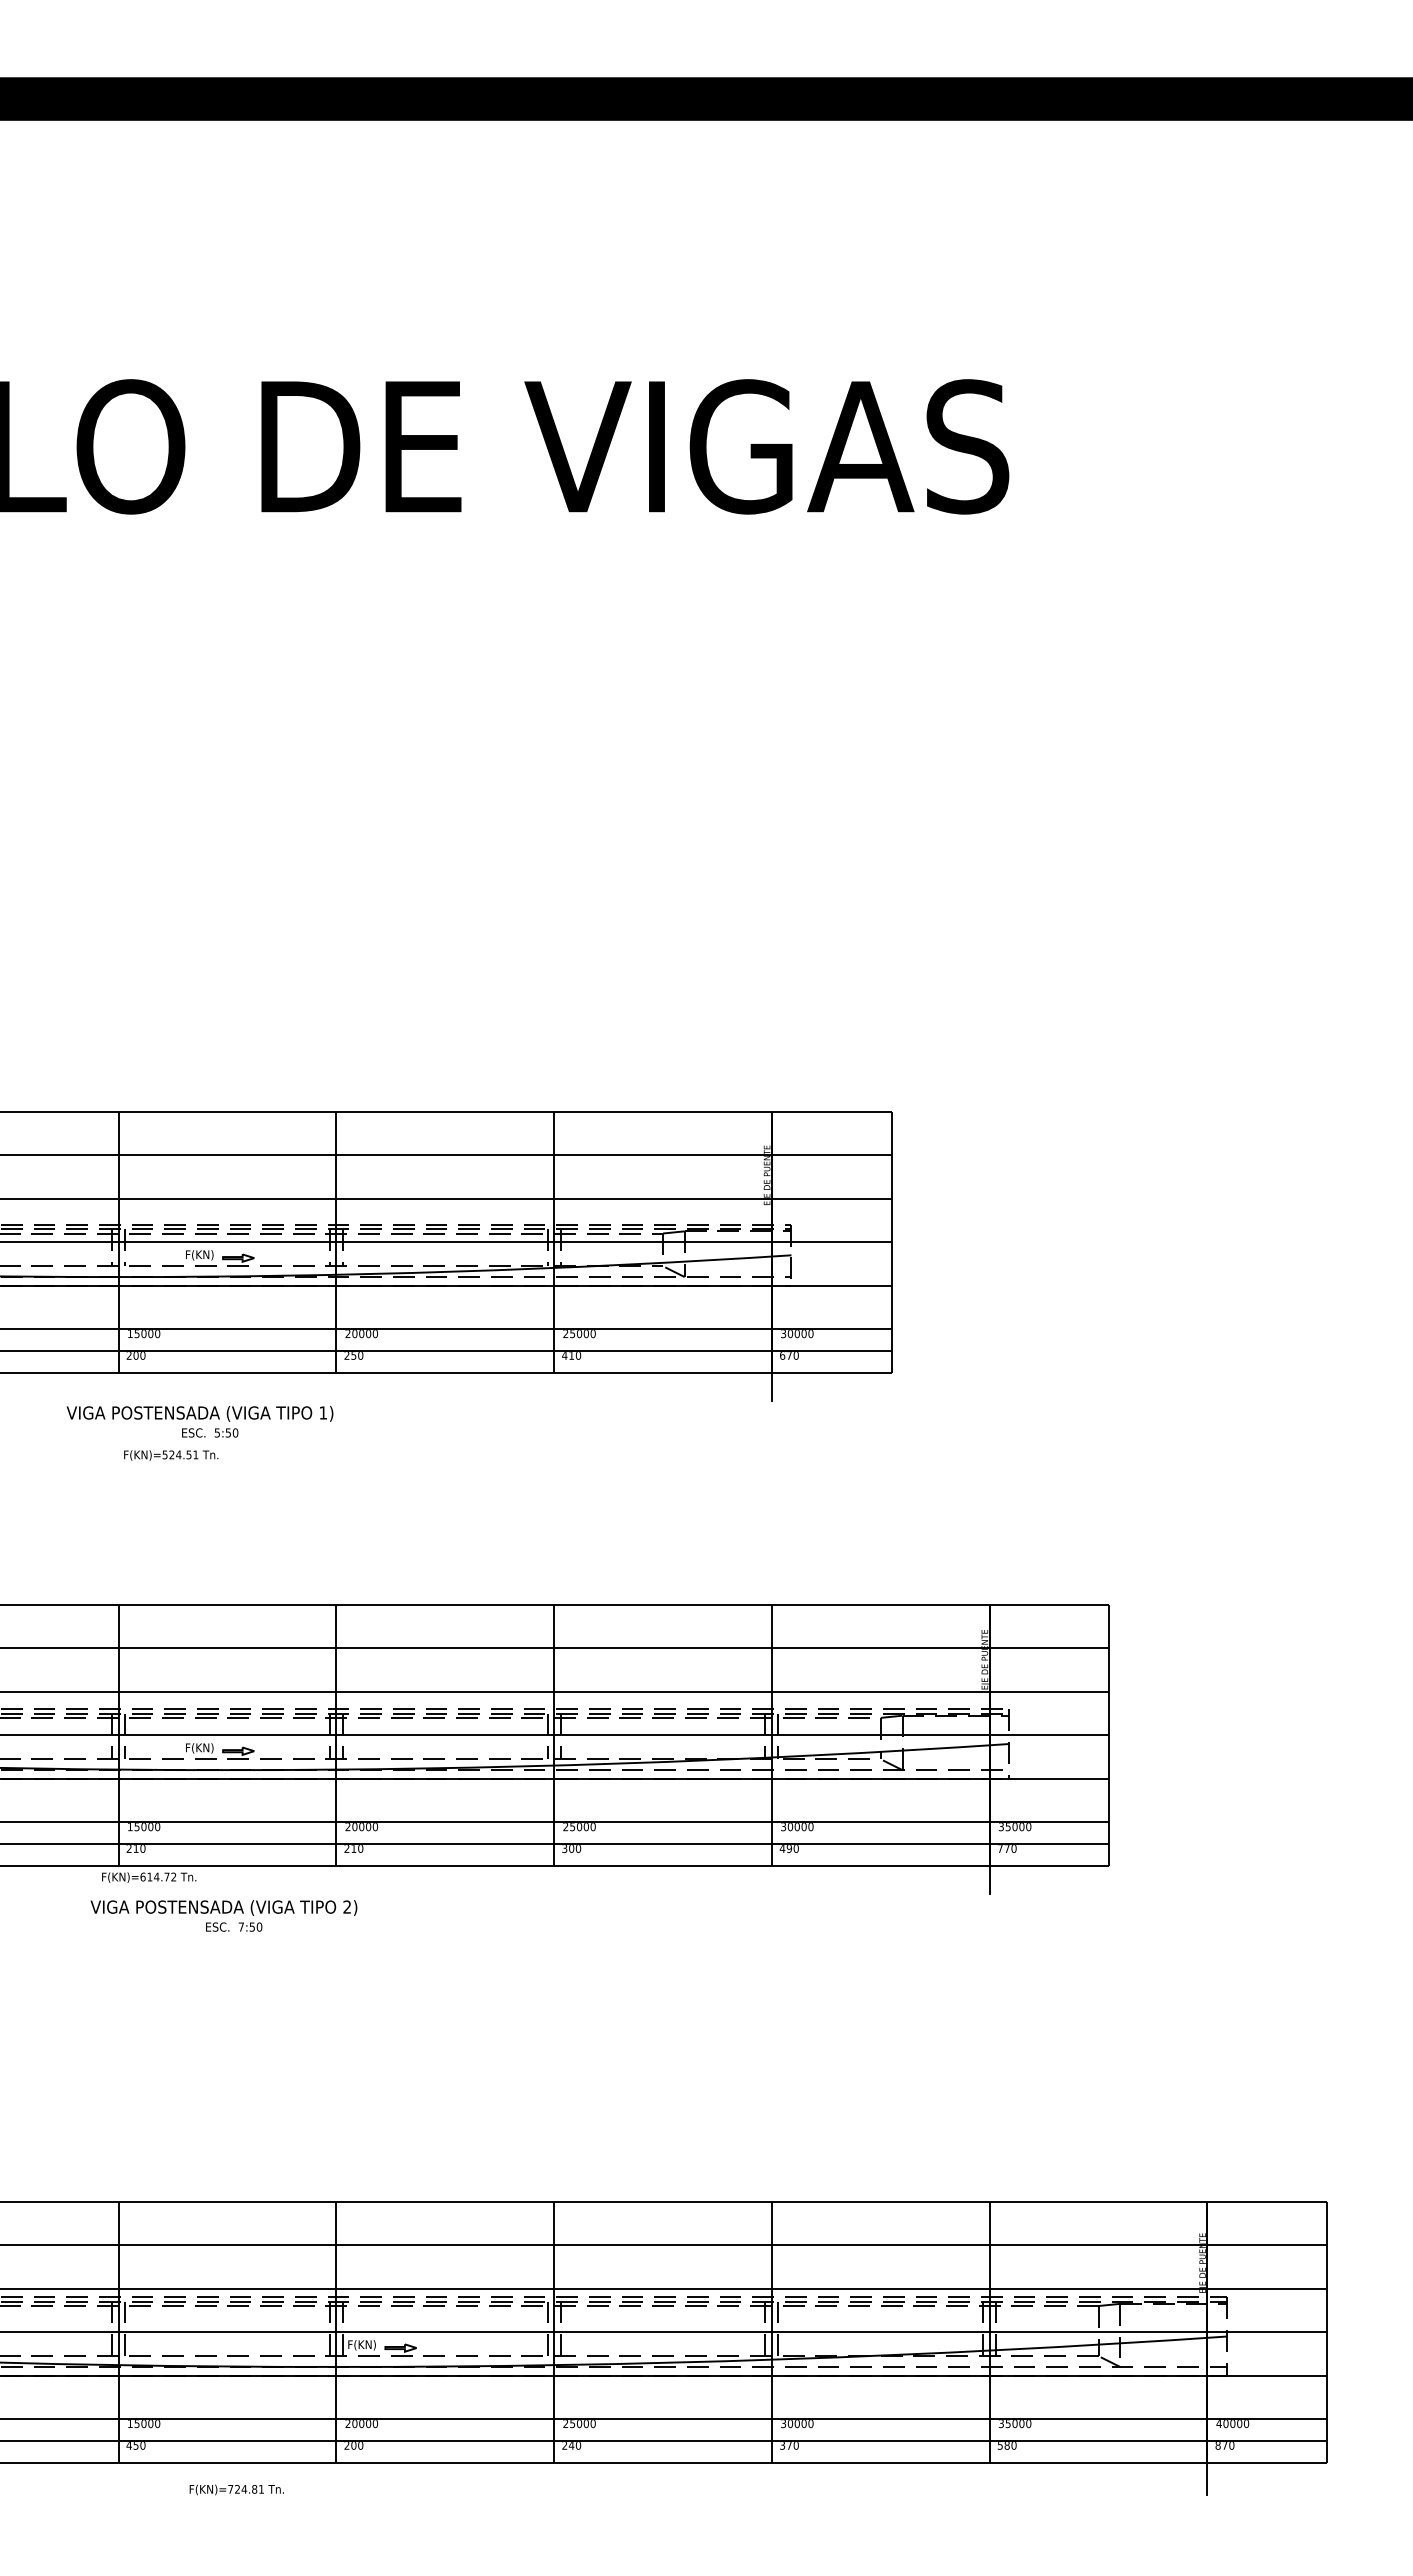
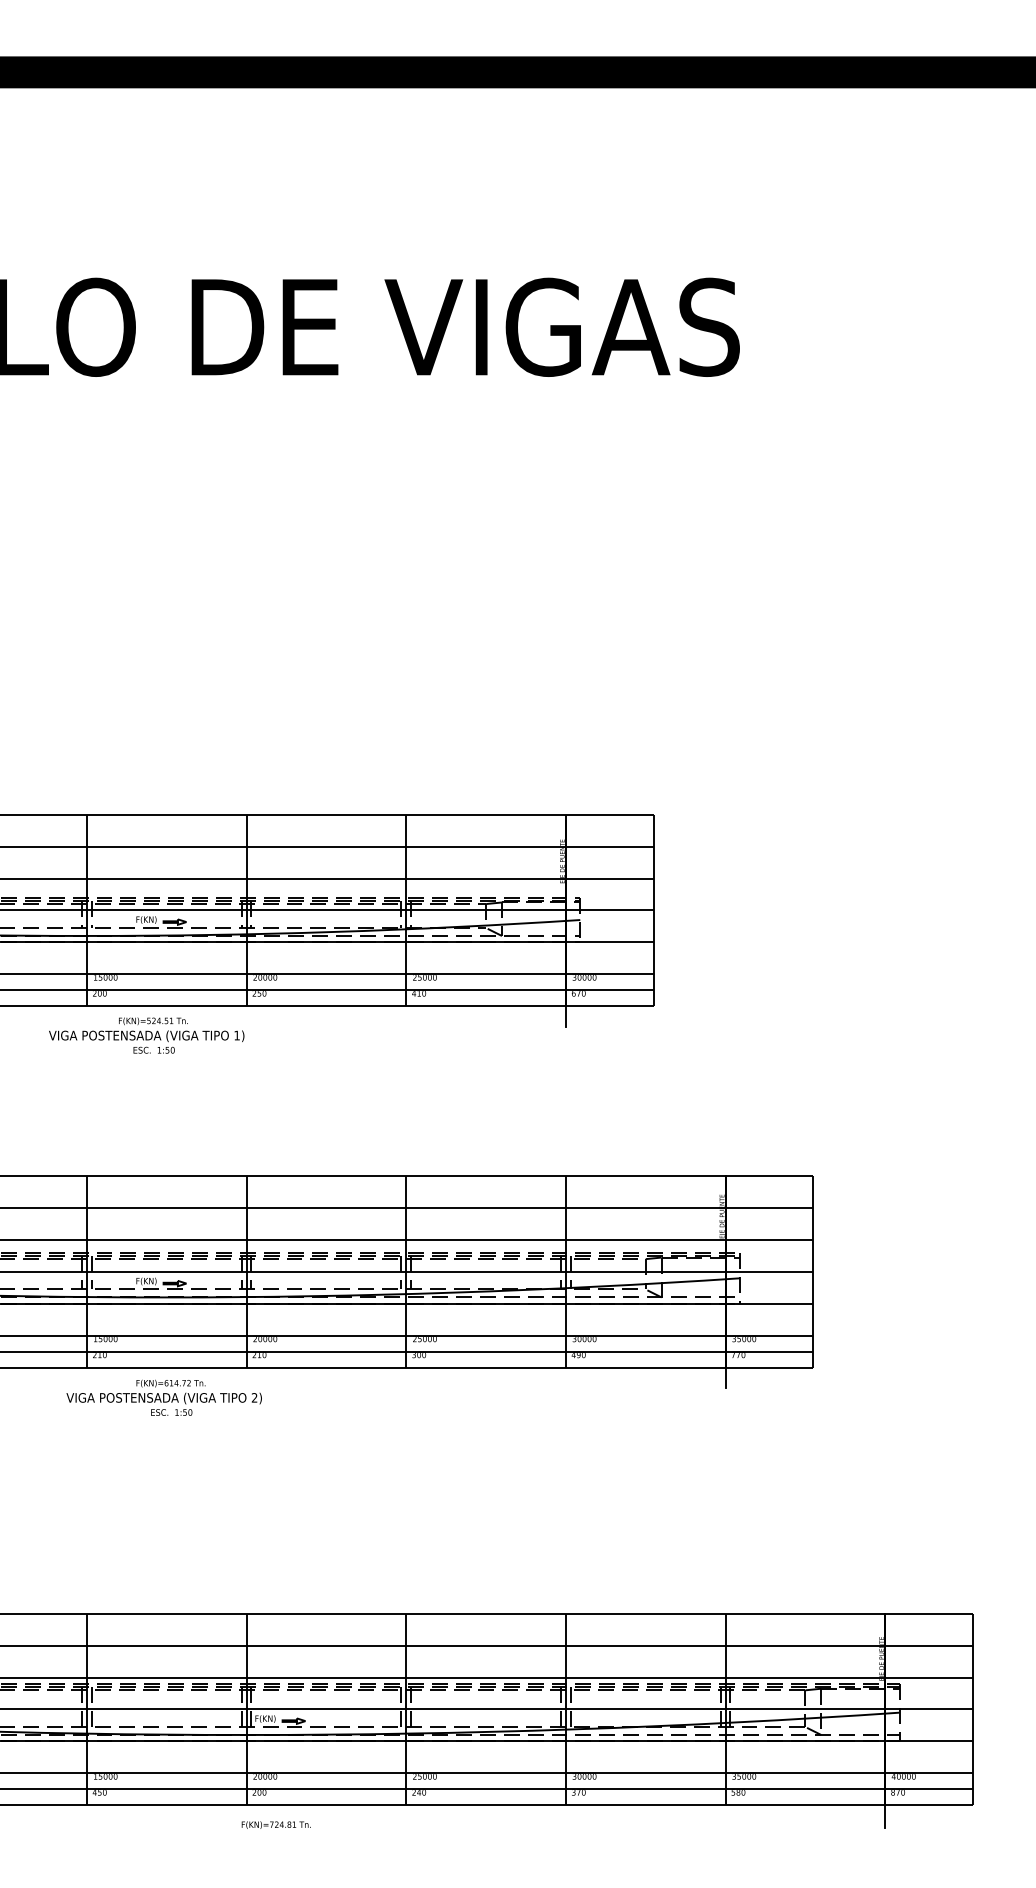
text: (216, 1432) -> (158, 1049), 5:50 -> 1:50
text: (171, 1455) -> (153, 1021), moved
text: (149, 1877) -> (171, 1383), moved
text: (240, 1926) -> (176, 1412), 7:50 -> 1:50
text: (236, 2489) -> (276, 1824), moved

